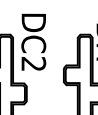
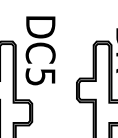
text: (33, 63) -> (40, 76), DC2 -> DC5

